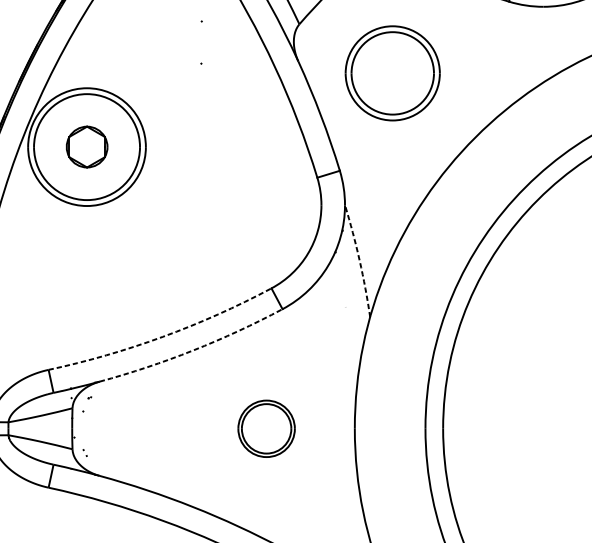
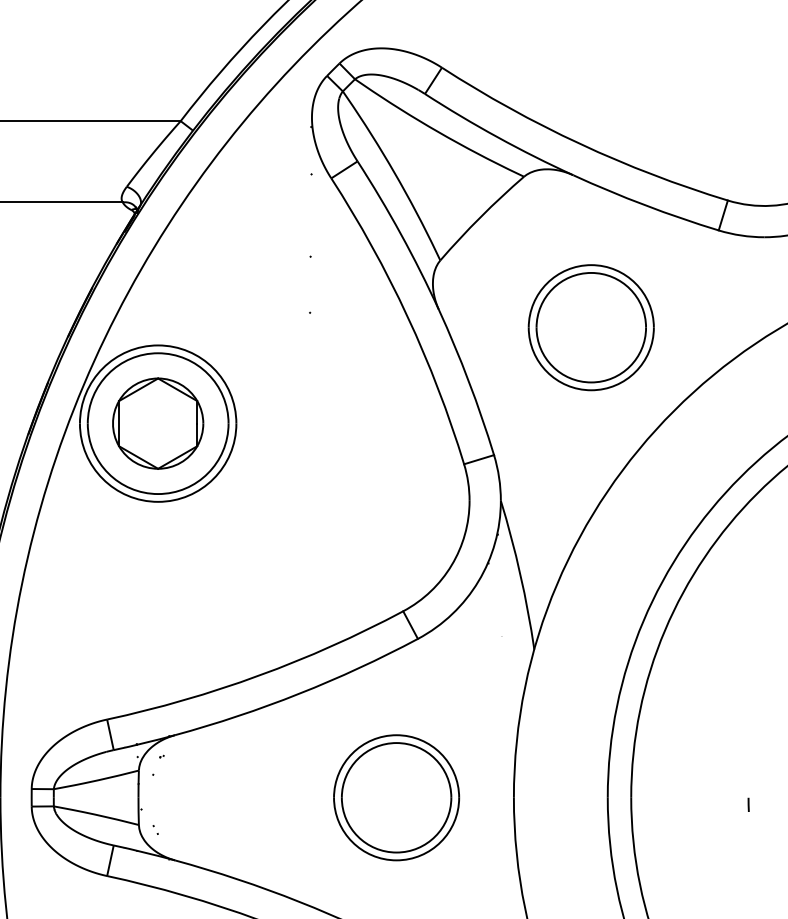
part: (392, 73) -> (590, 327), moved
part: (87, 147) -> (158, 423), size x1.67
arc: (359, 260) -> (520, 574), dashed -> solid
arc: (162, 336) -> (258, 675), dashed -> solid
arc: (193, 350) -> (299, 693), dashed -> solid
part: (266, 428) -> (396, 797), size x1.67
line: (531, 433) -> (748, 804), added

